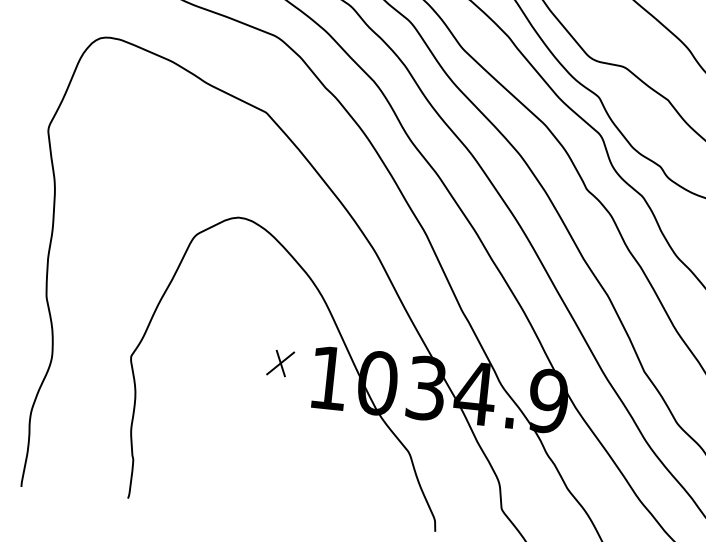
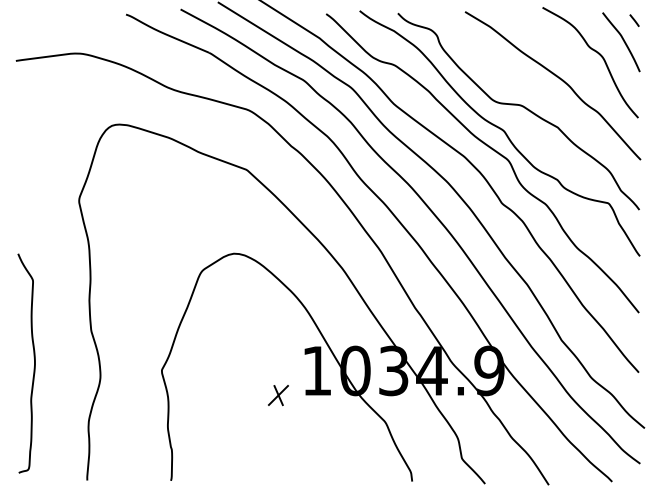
part: (280, 363) -> (278, 395), moved

